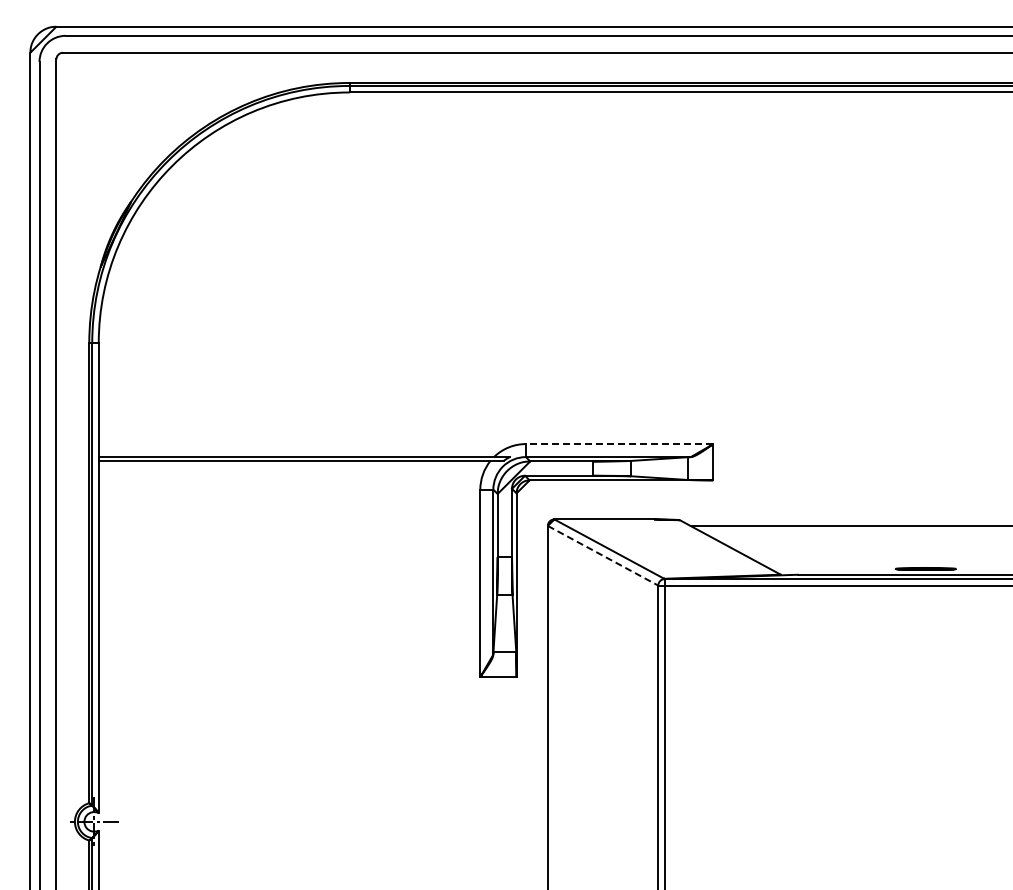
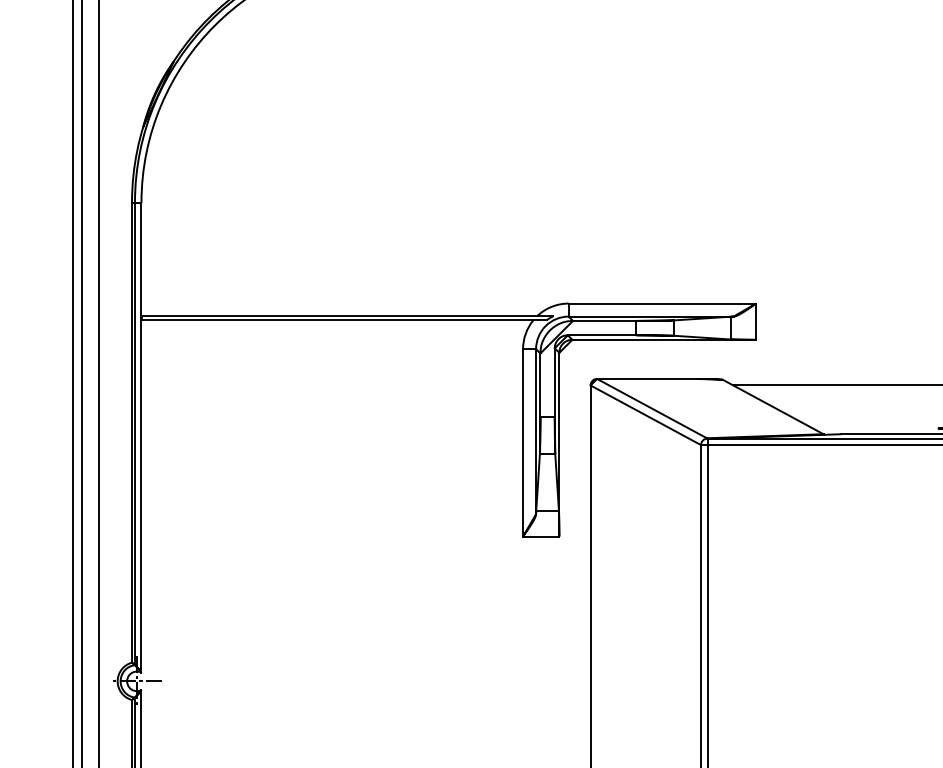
line: (619, 444) -> (662, 304), dashed -> solid
line: (603, 555) -> (646, 415), dashed -> solid

